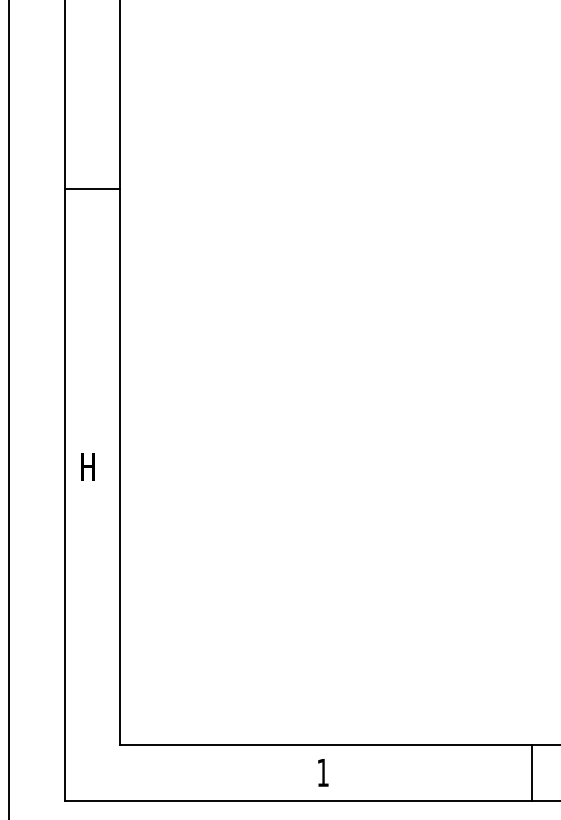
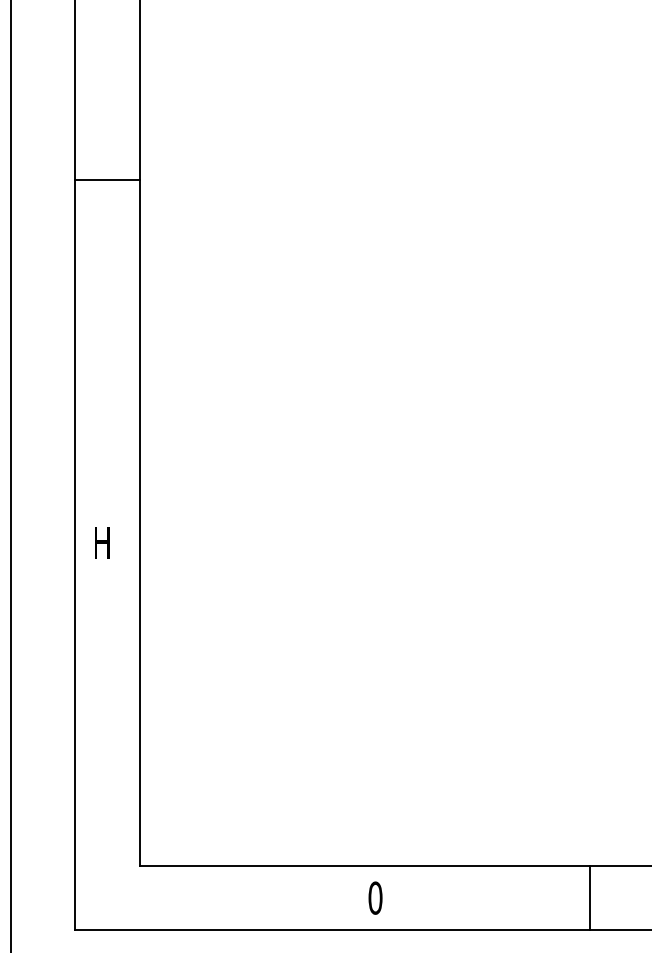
line: (92, 189) -> (107, 180), moved
text: (323, 772) -> (375, 897), 1 -> 0
line: (531, 772) -> (589, 897), moved

